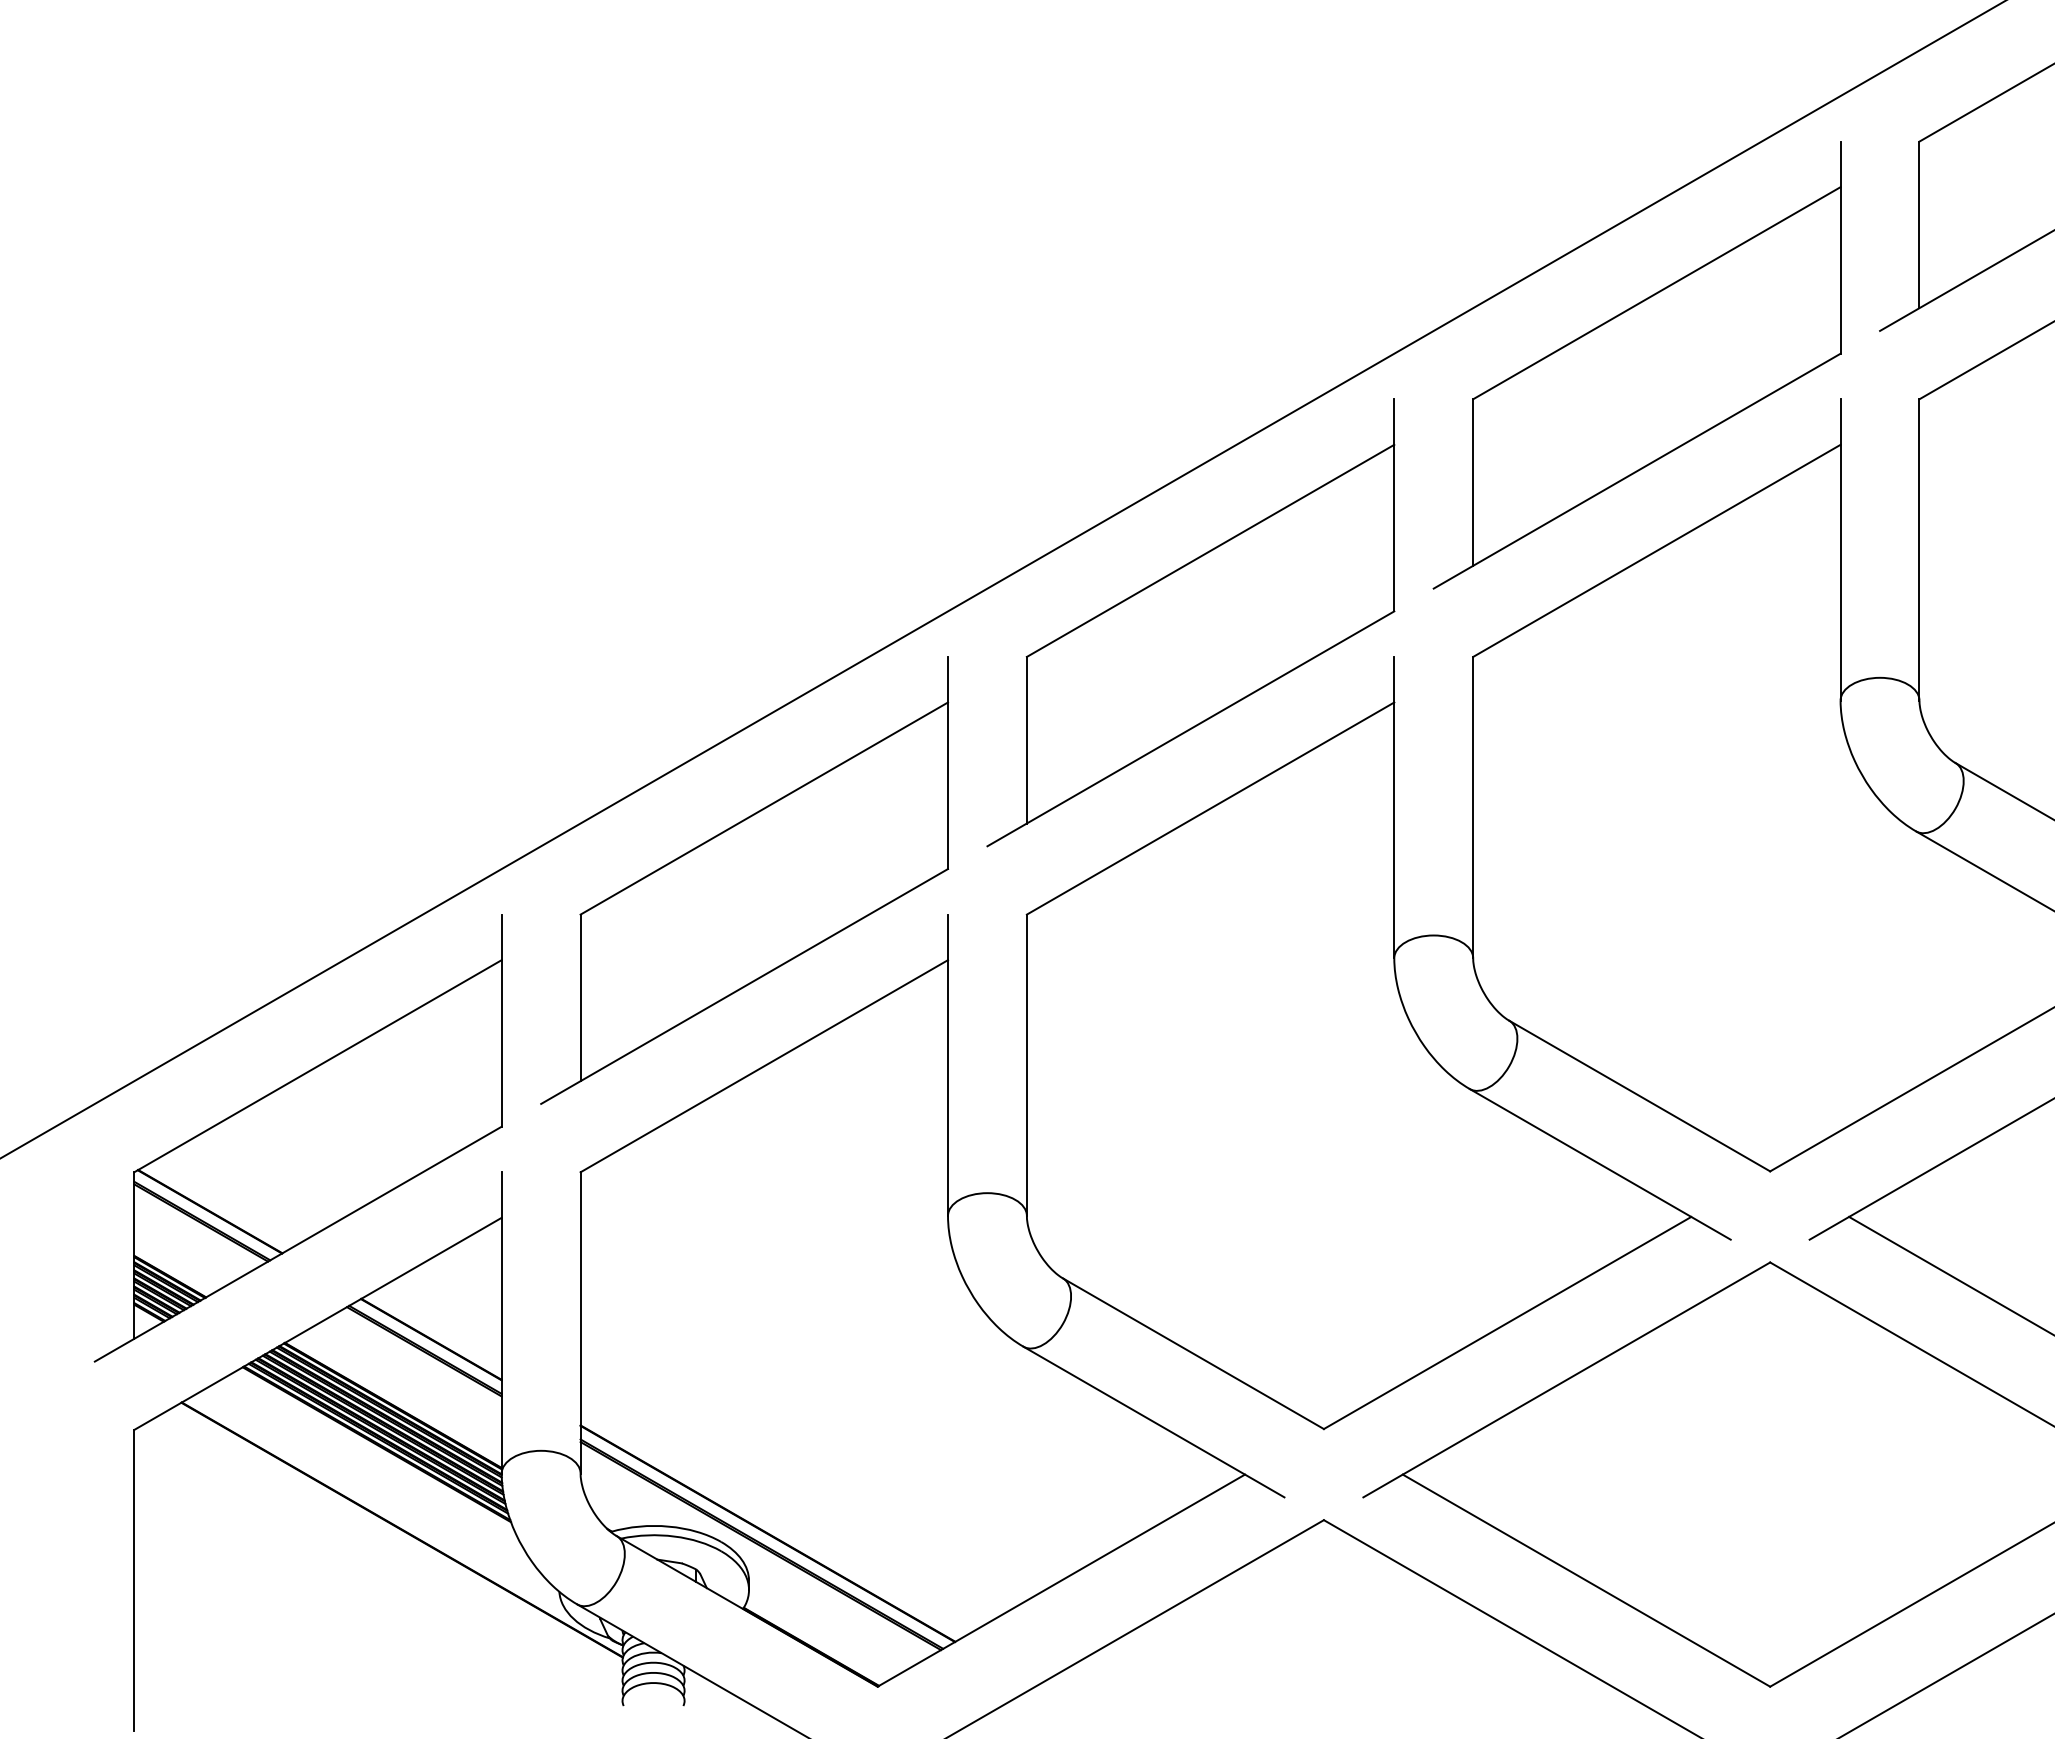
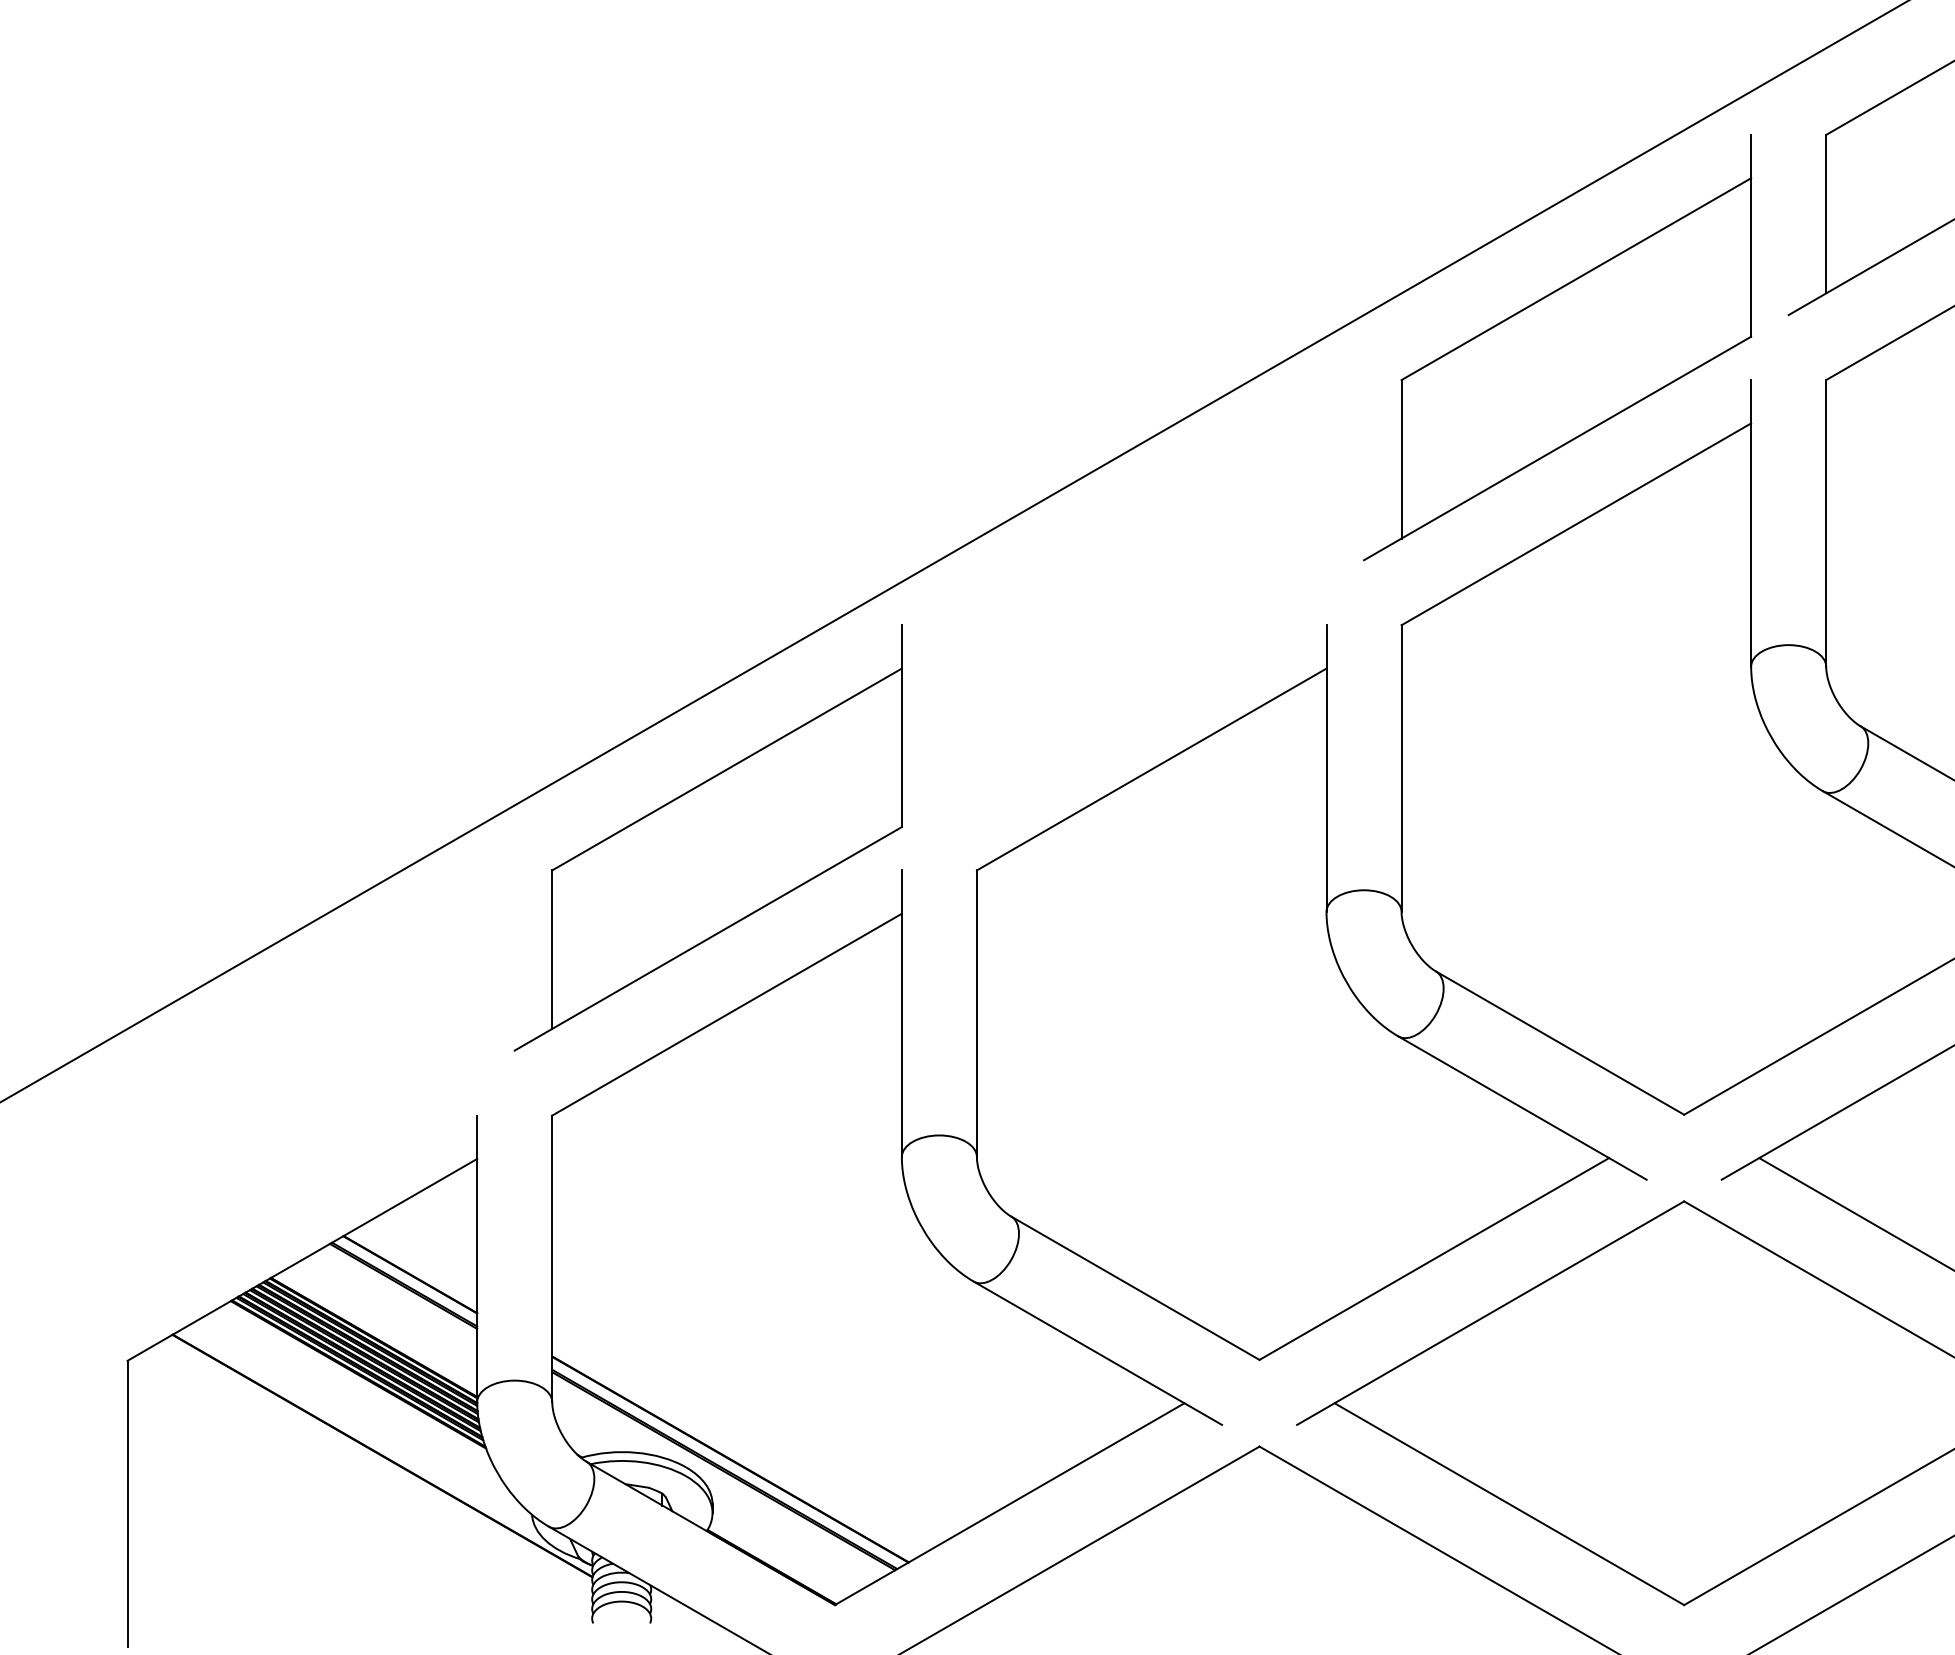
part: (1190, 622) -> (1132, 592), removed
part: (297, 1138) -> (282, 1083), removed

